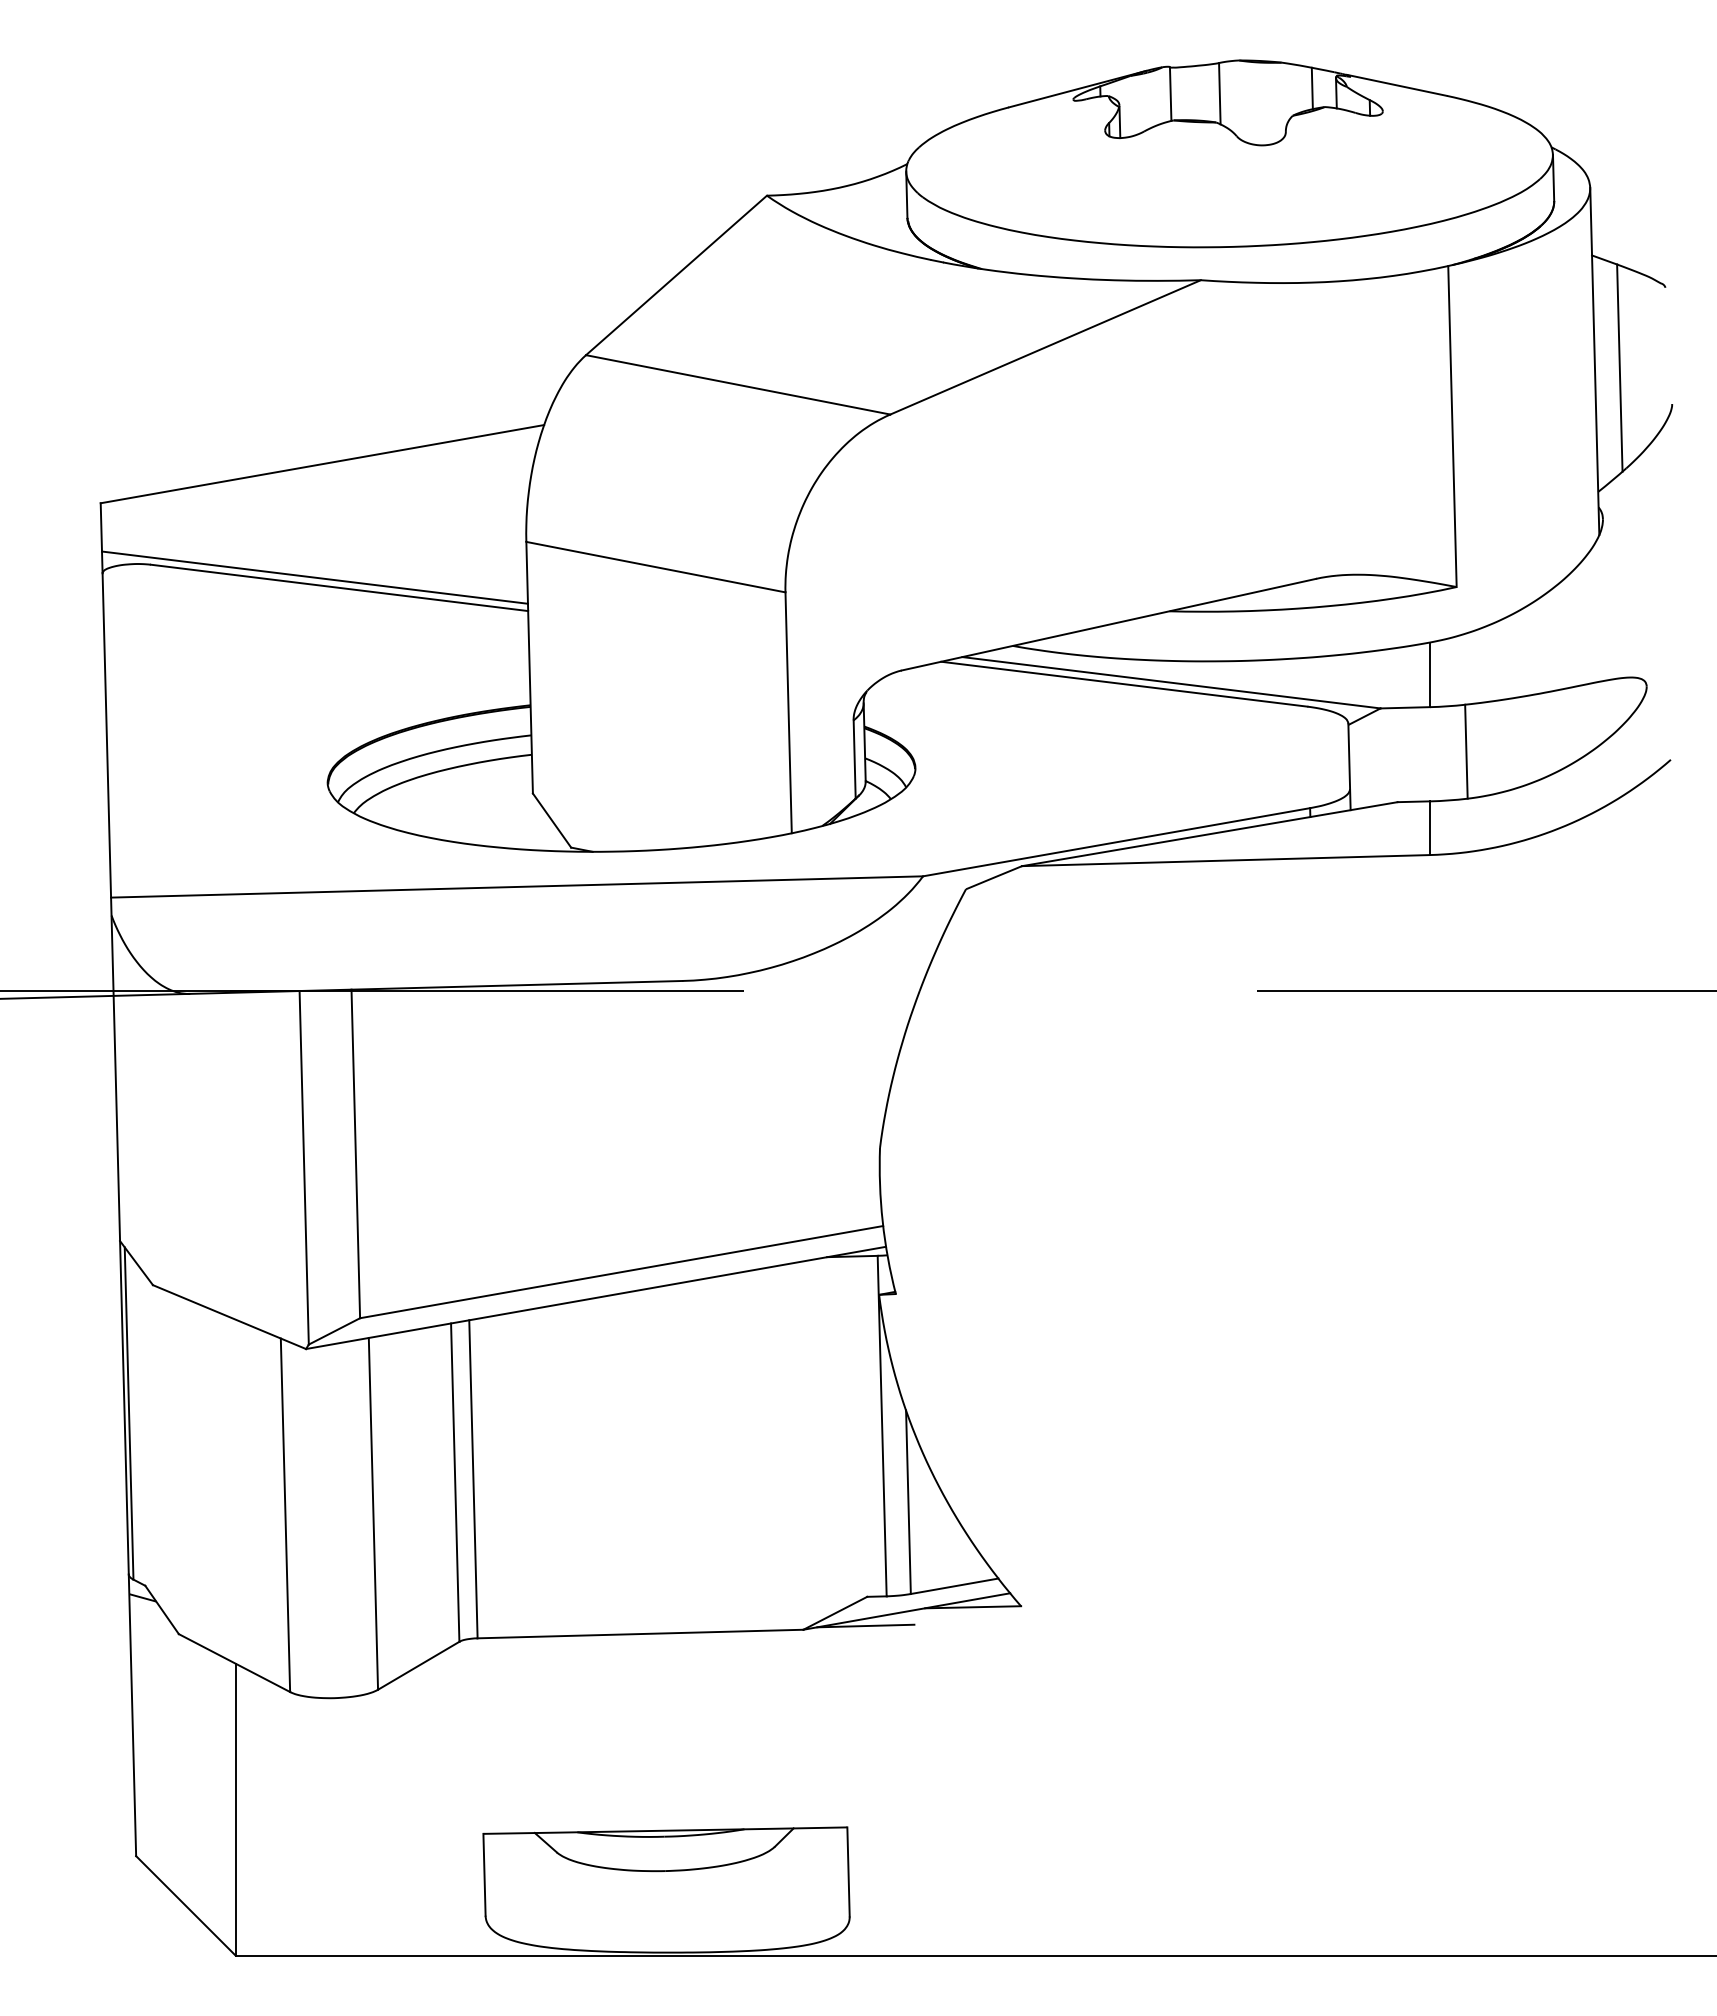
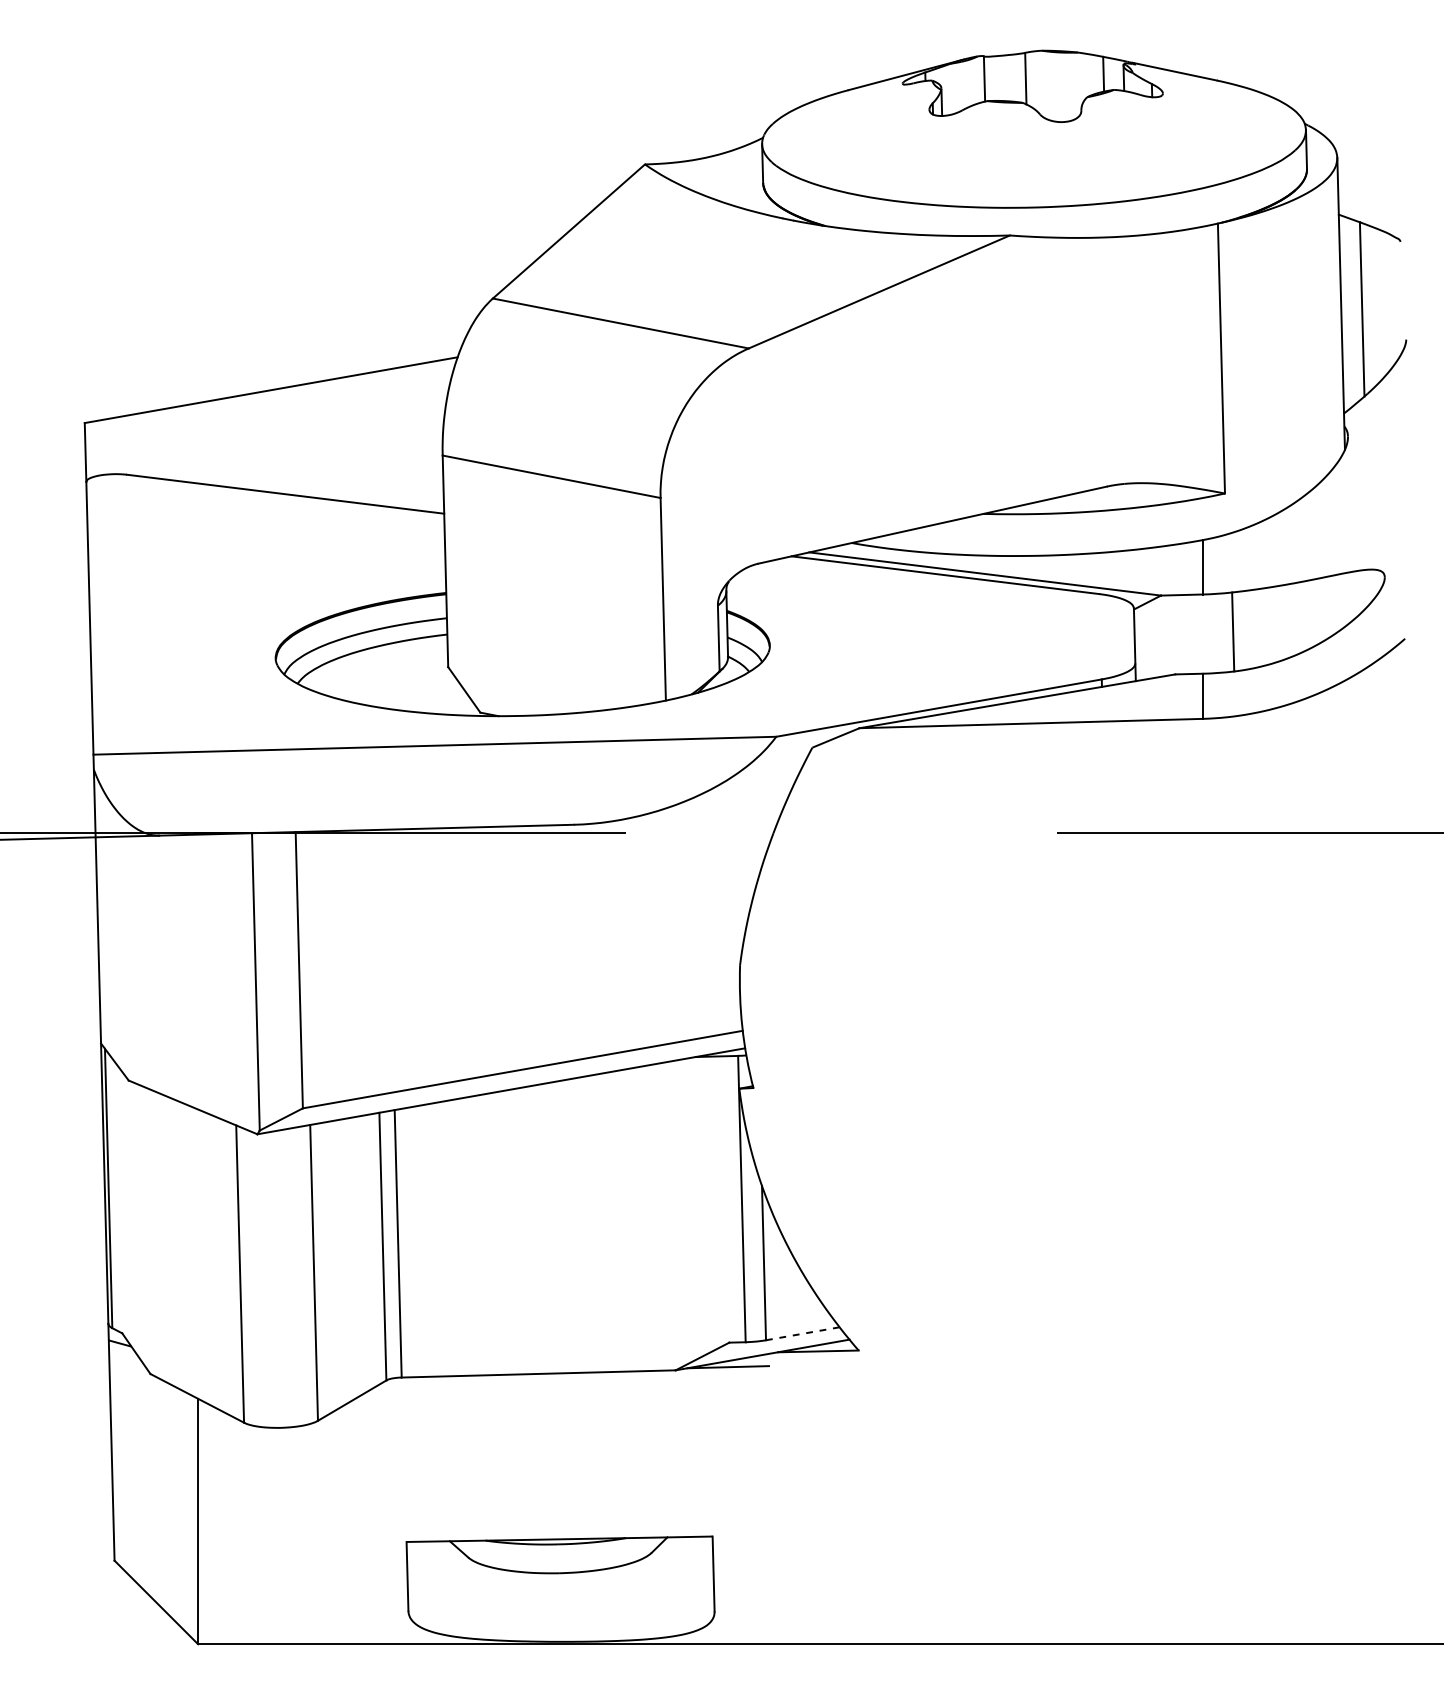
line: (314, 577) -> (264, 485), removed
line: (955, 1586) -> (803, 1333), solid -> dashed

